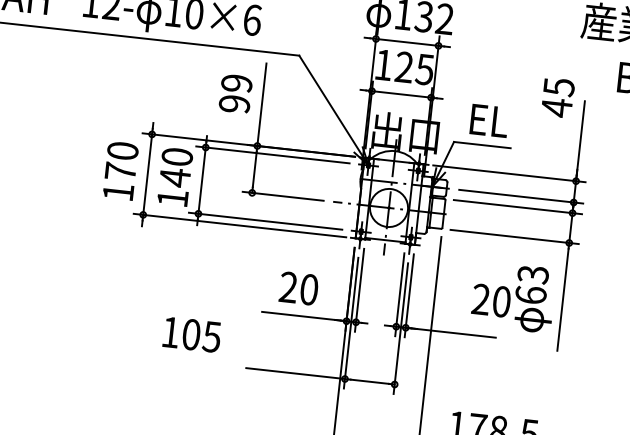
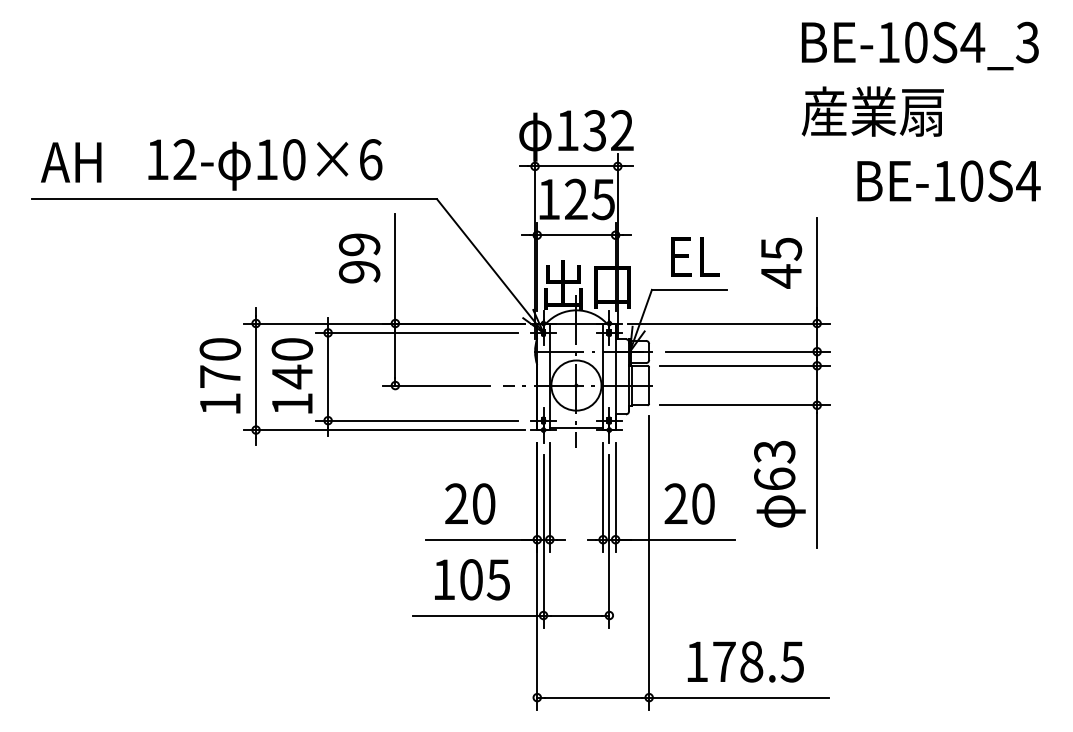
text: (557, 98) -> (781, 263), moved
text: (491, 300) -> (689, 503), moved
text: (192, 334) -> (472, 579), moved

